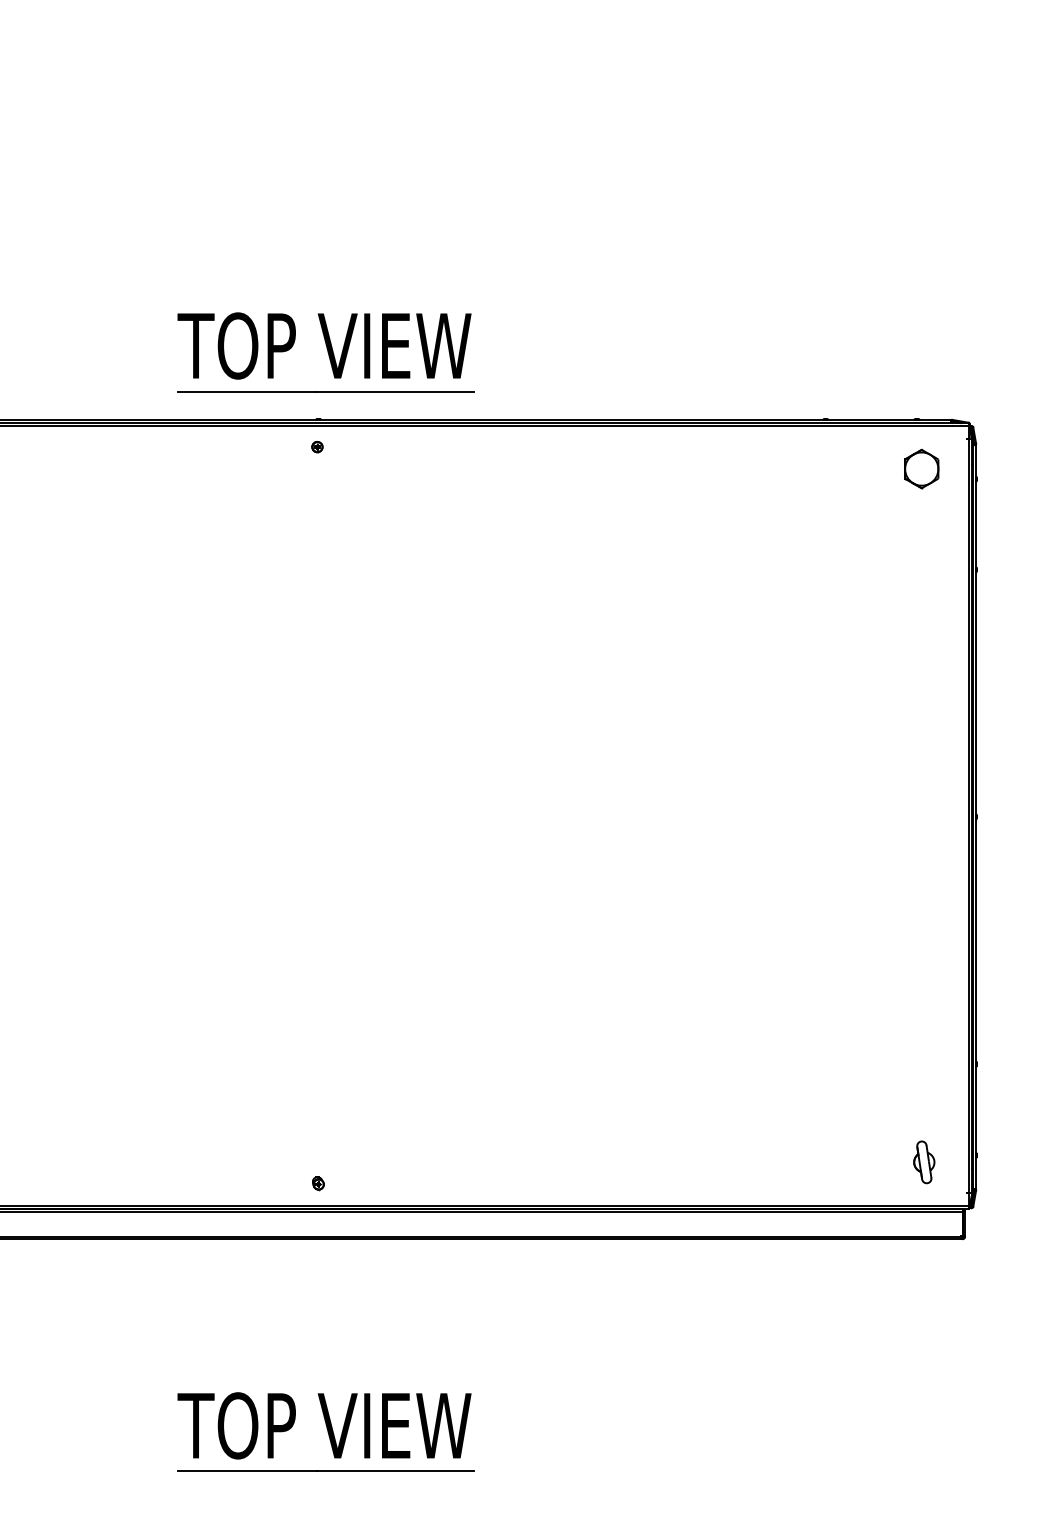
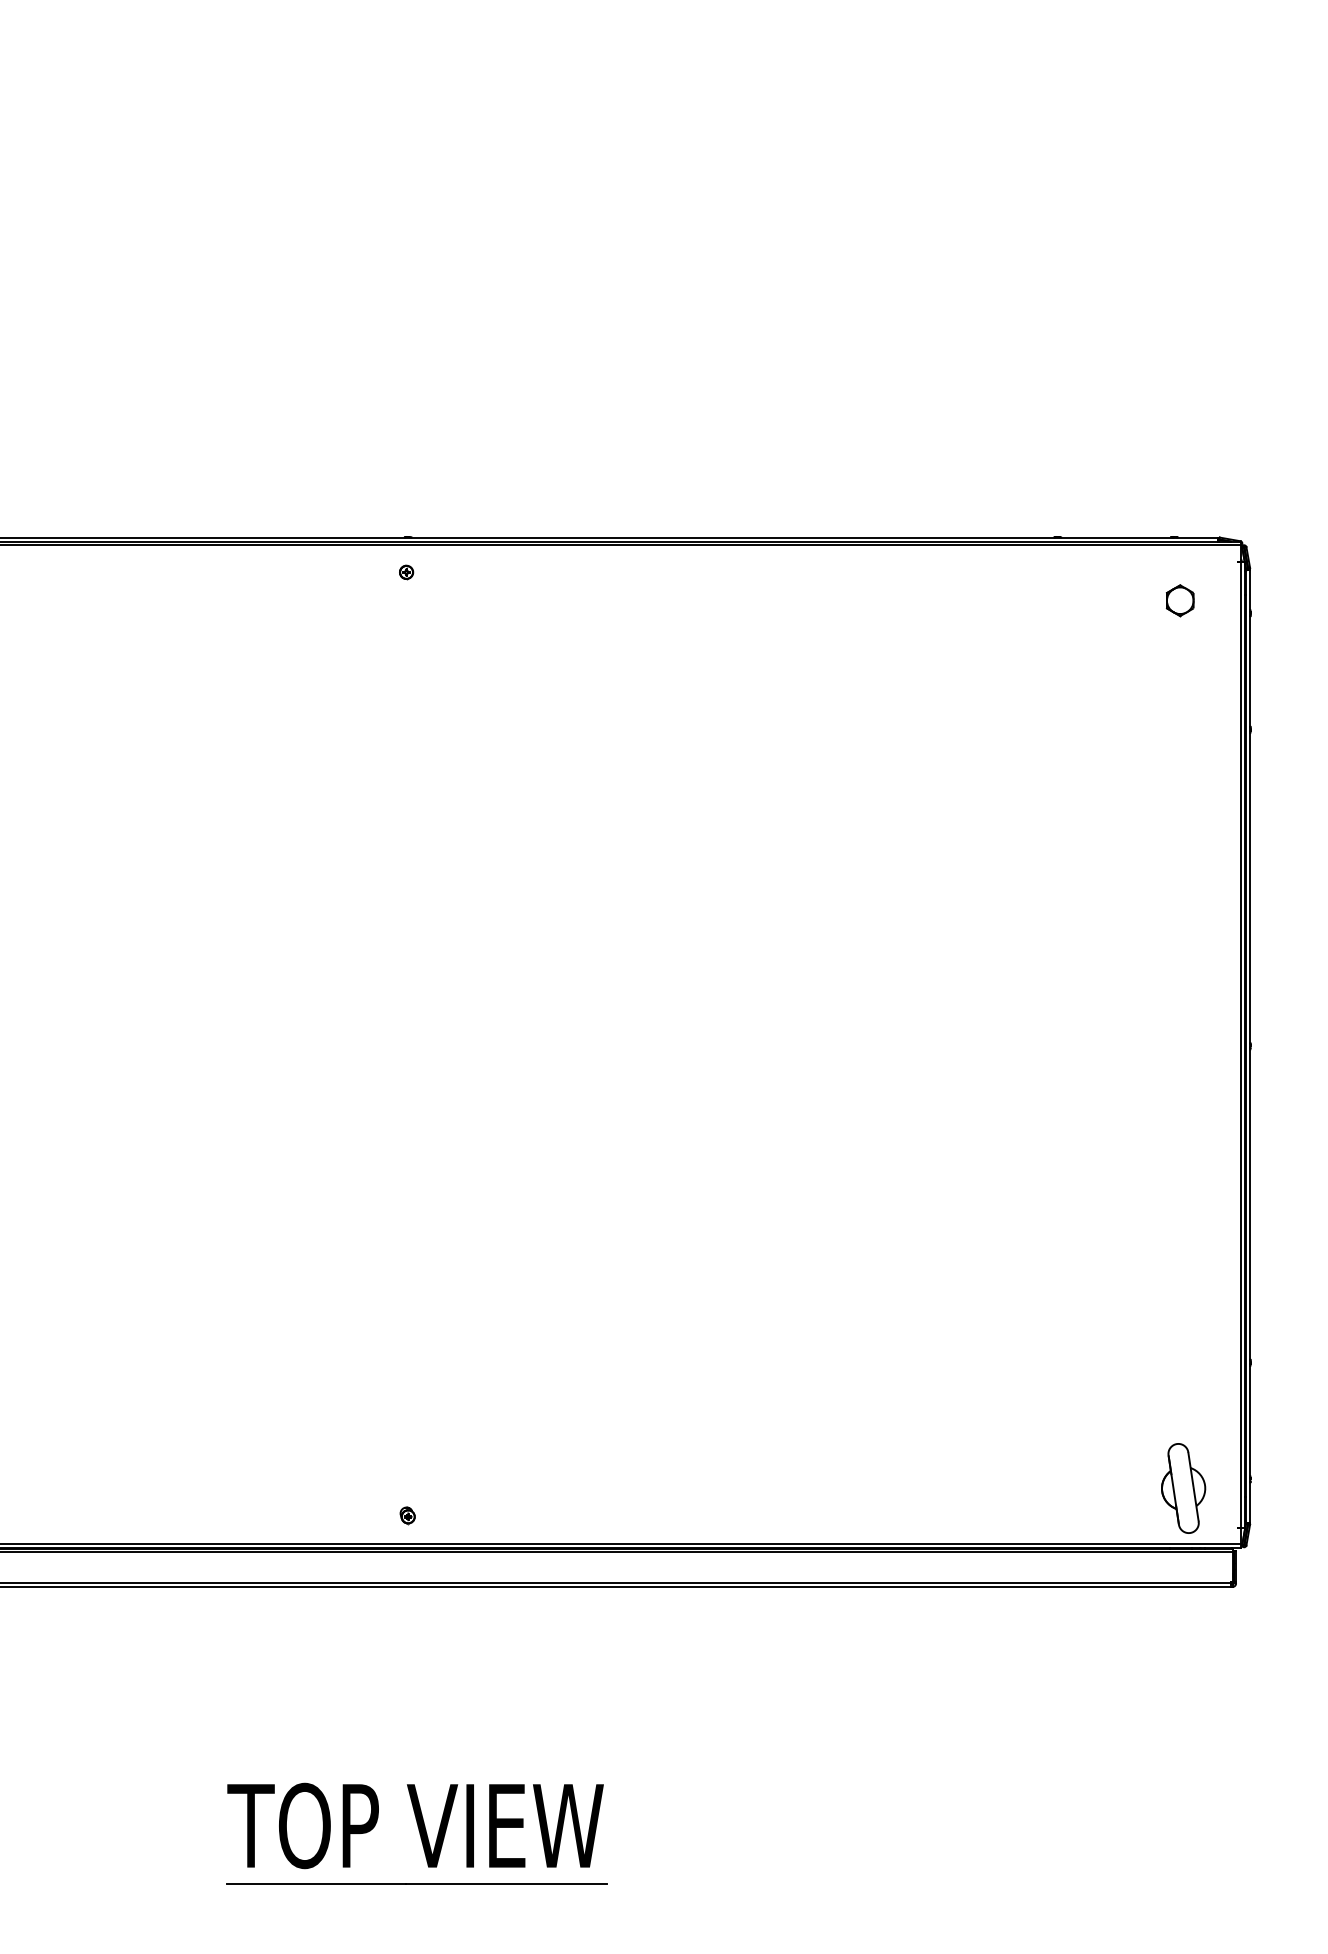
part: (325, 351) -> (416, 450), removed
part: (921, 469) -> (1179, 600), size x0.62
part: (924, 1162) -> (1183, 1488), size x1.67

